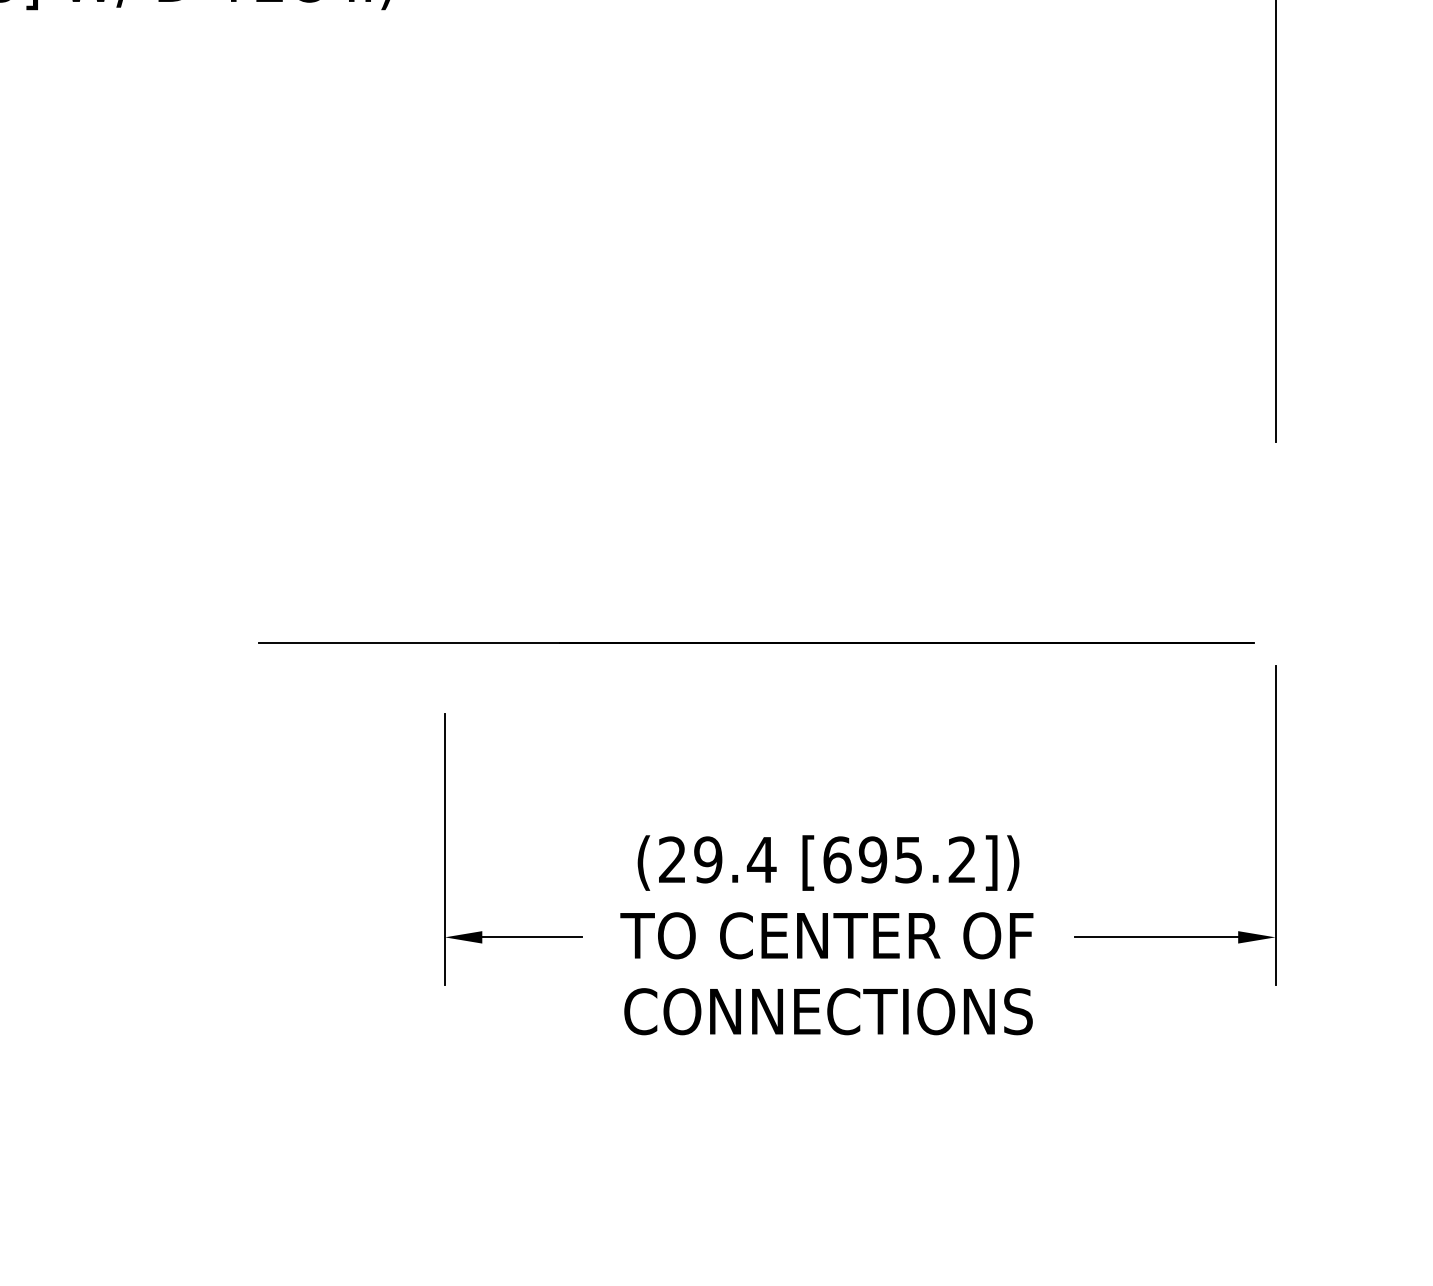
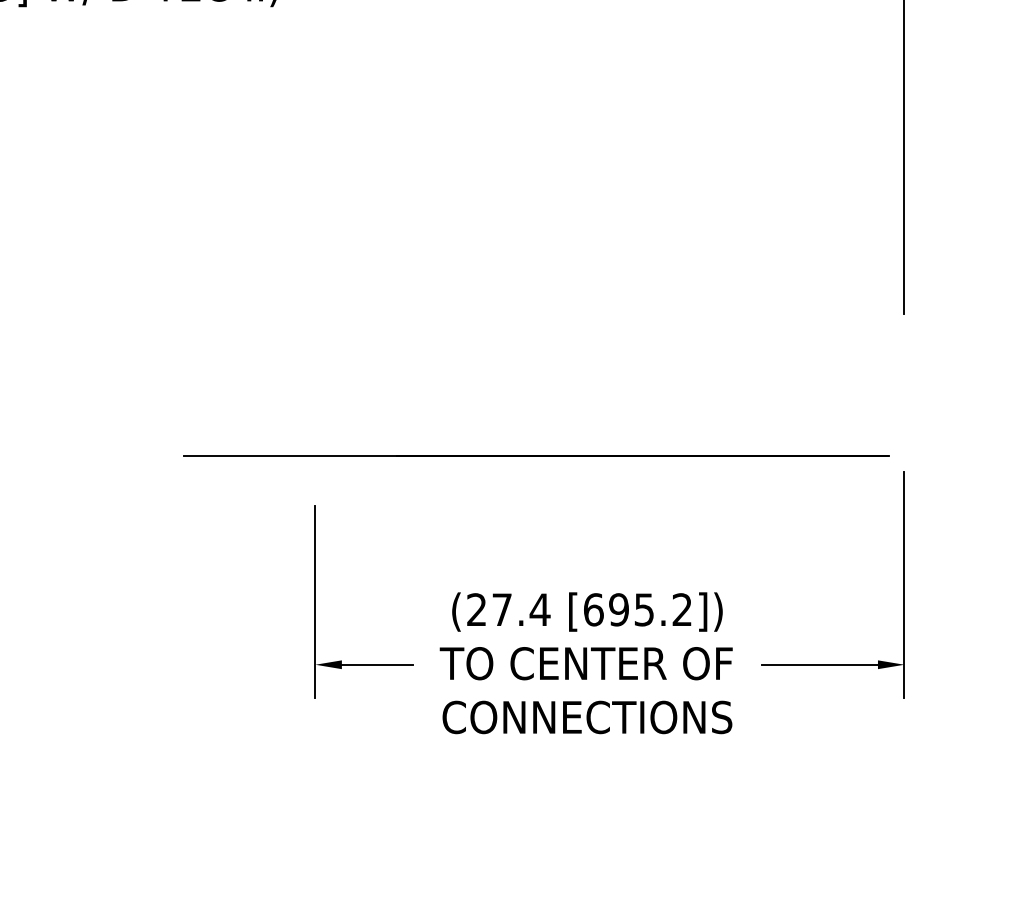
text: (708, 859) -> (502, 609), (29.4 -> (27.4

